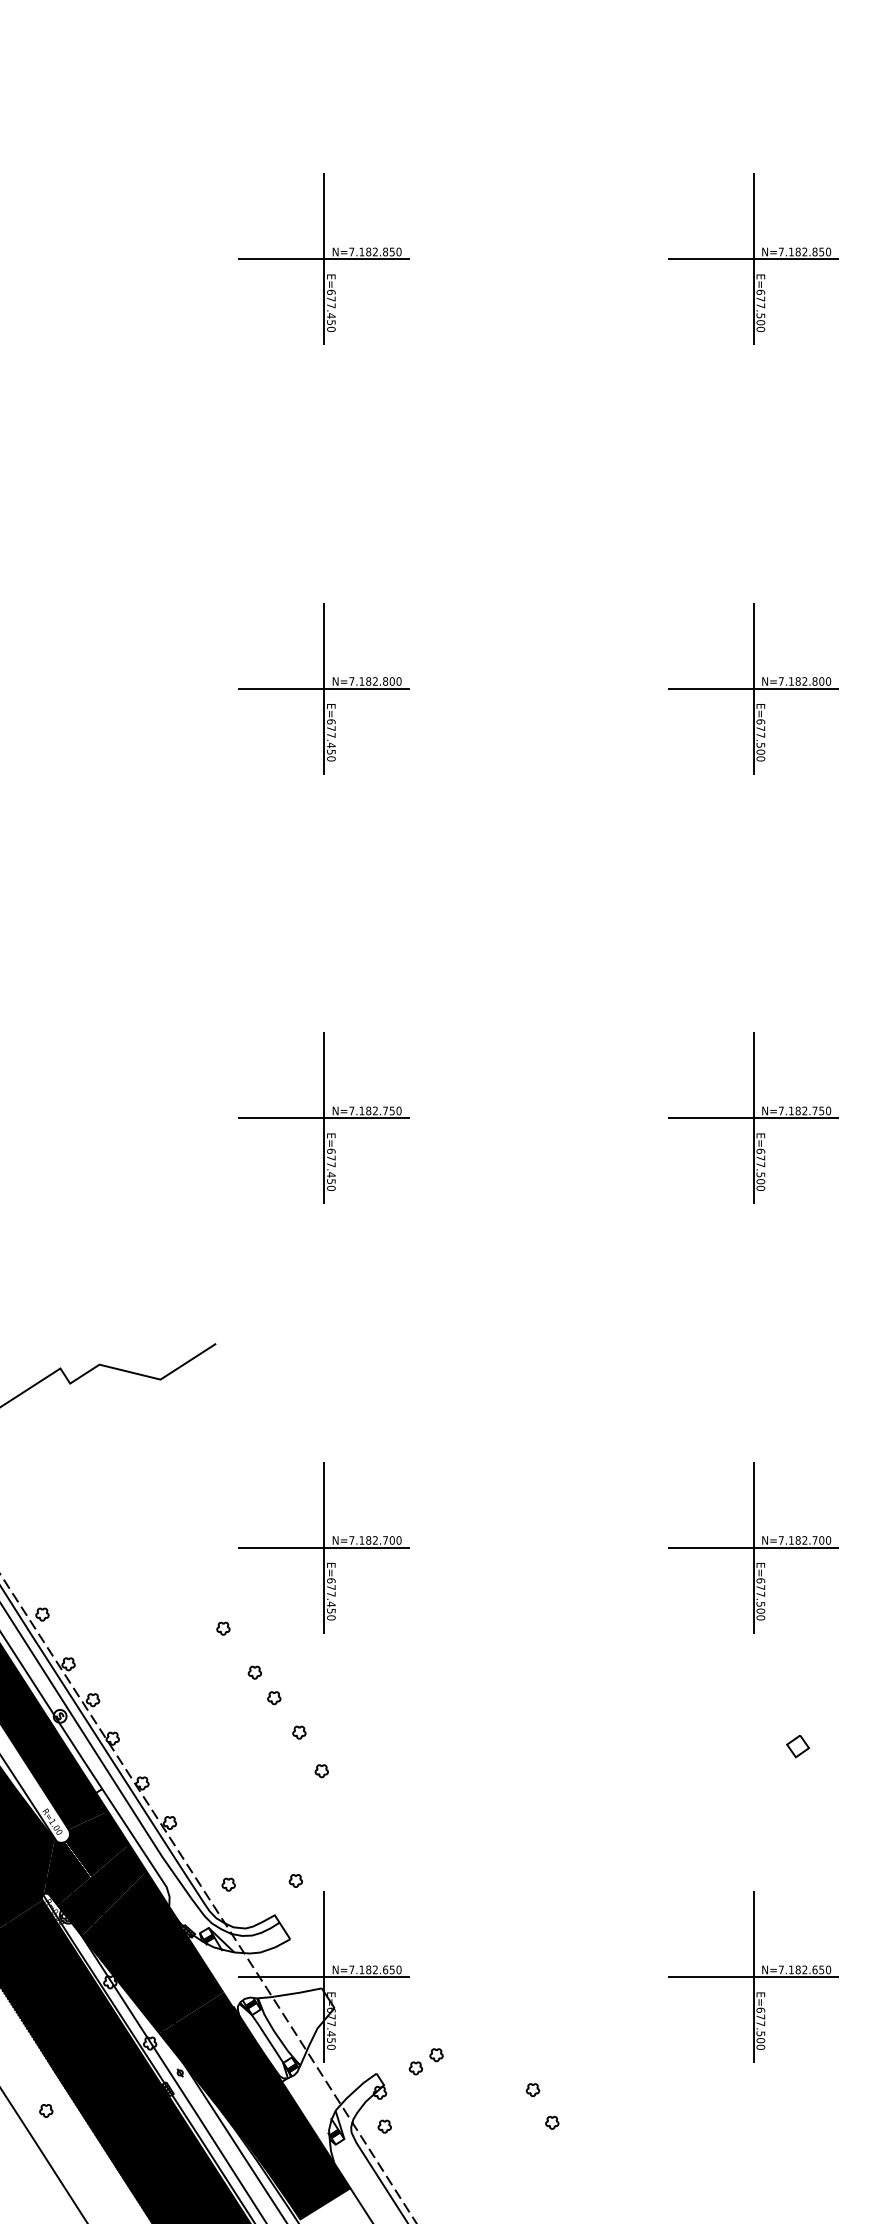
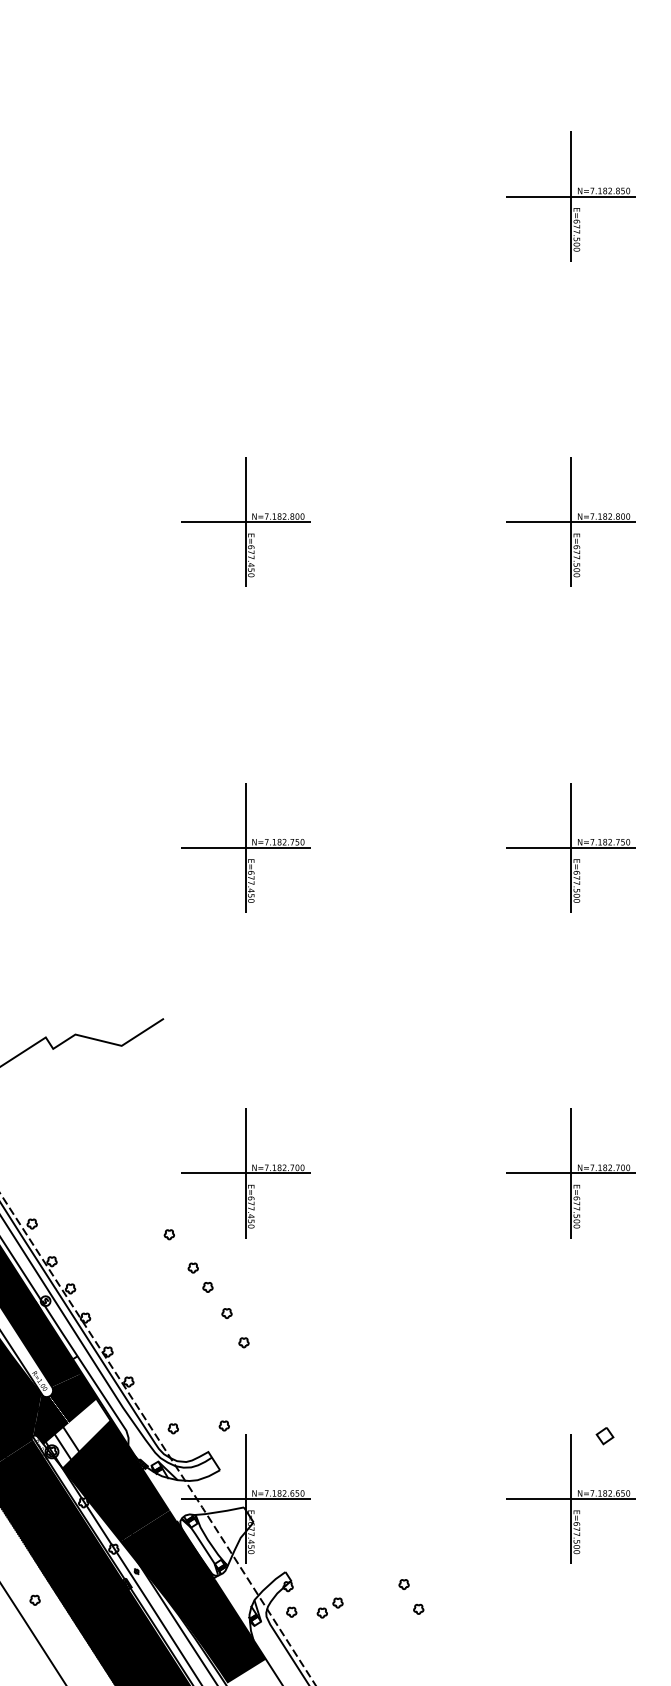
part: (323, 259) -> (245, 196), removed
part: (797, 1747) -> (604, 1436), moved
fill: (102, 1889) -> (77, 1432), removed
part: (425, 2061) -> (329, 1607), moved

